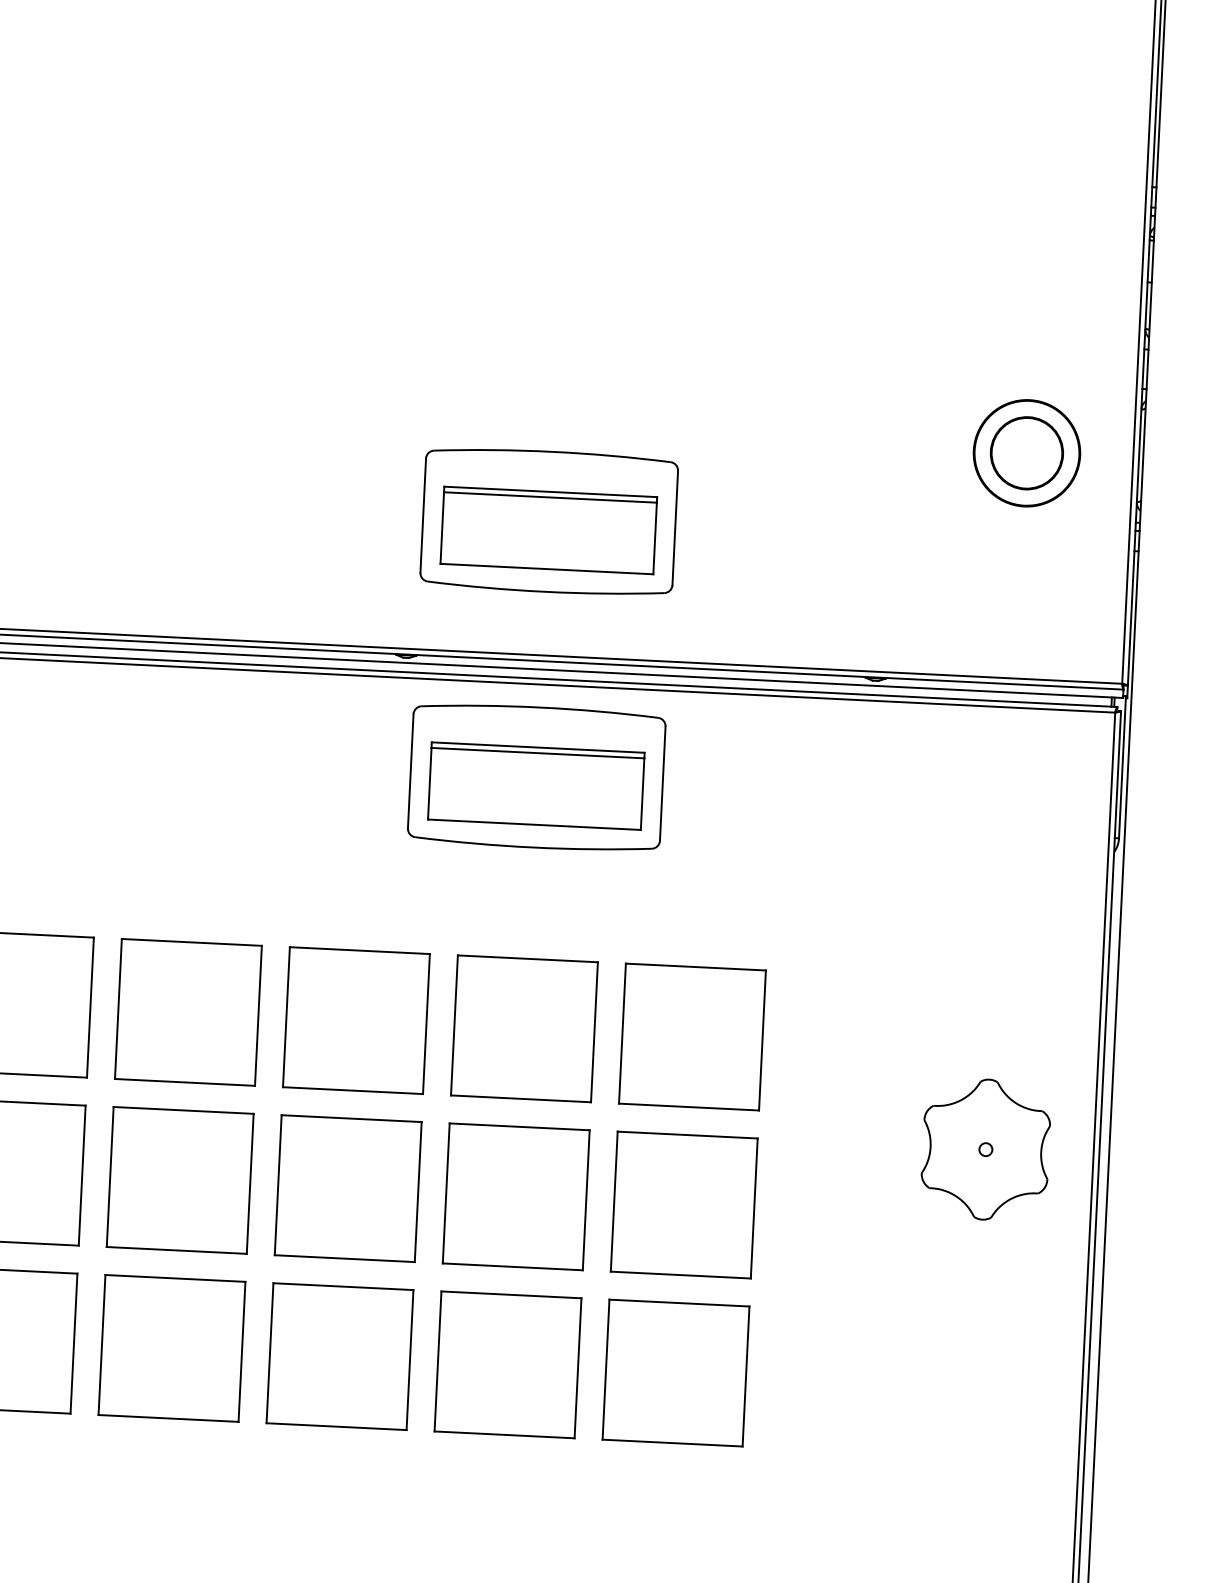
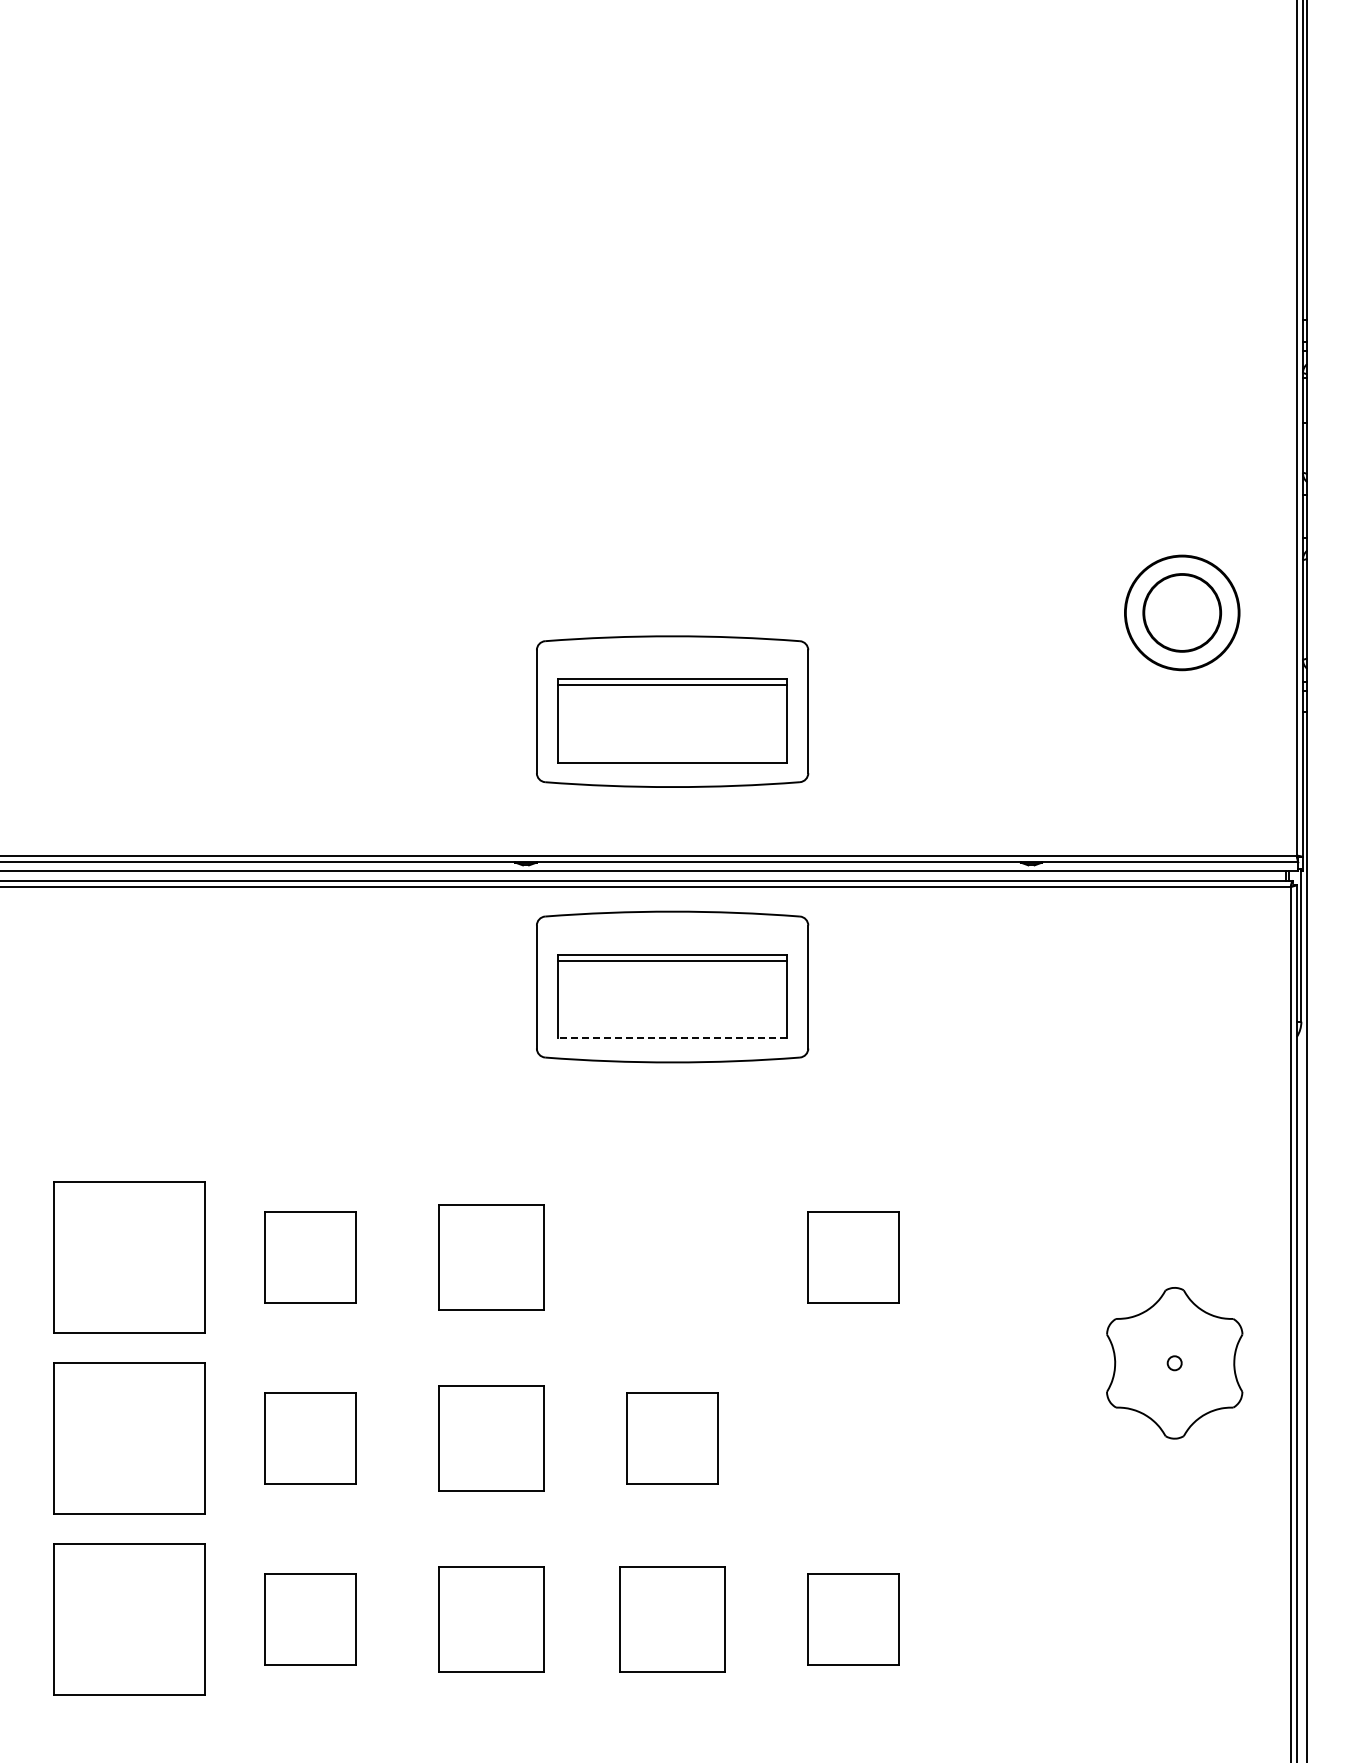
line: (534, 824) -> (672, 1037), solid -> dashed
part: (188, 1012) -> (310, 1257), size x0.6
part: (356, 1020) -> (491, 1257), size x0.7
part: (524, 1028) -> (672, 1257), removed
part: (692, 1036) -> (853, 1257), size x0.6
part: (180, 1180) -> (310, 1438), size x0.6
part: (348, 1188) -> (491, 1438), size x0.7
part: (516, 1196) -> (672, 1438), size x0.6
part: (684, 1204) -> (853, 1438), removed
part: (171, 1348) -> (310, 1619), size x0.6
part: (339, 1356) -> (491, 1619), size x0.7
part: (507, 1364) -> (672, 1619), size x0.7
part: (676, 1372) -> (853, 1619), size x0.6

